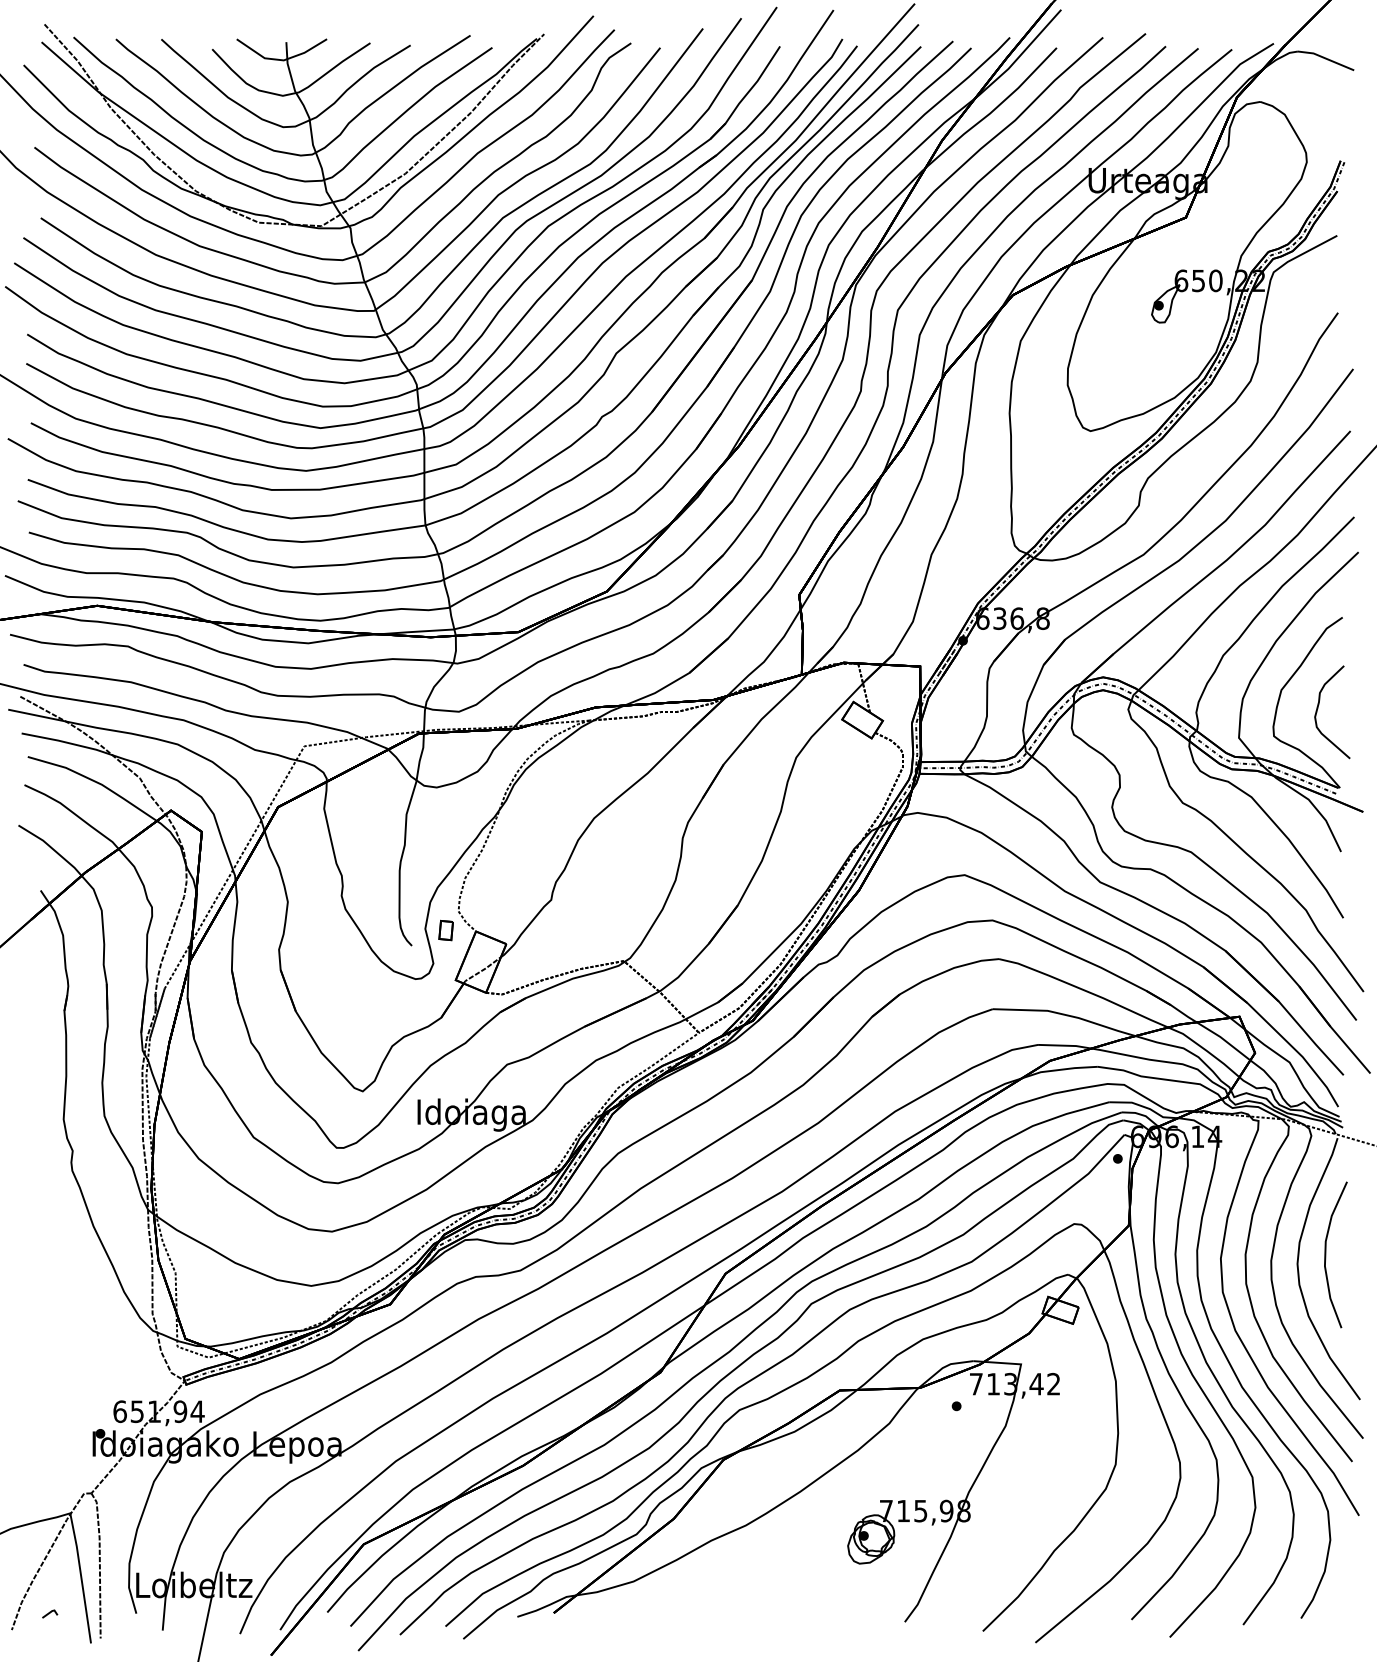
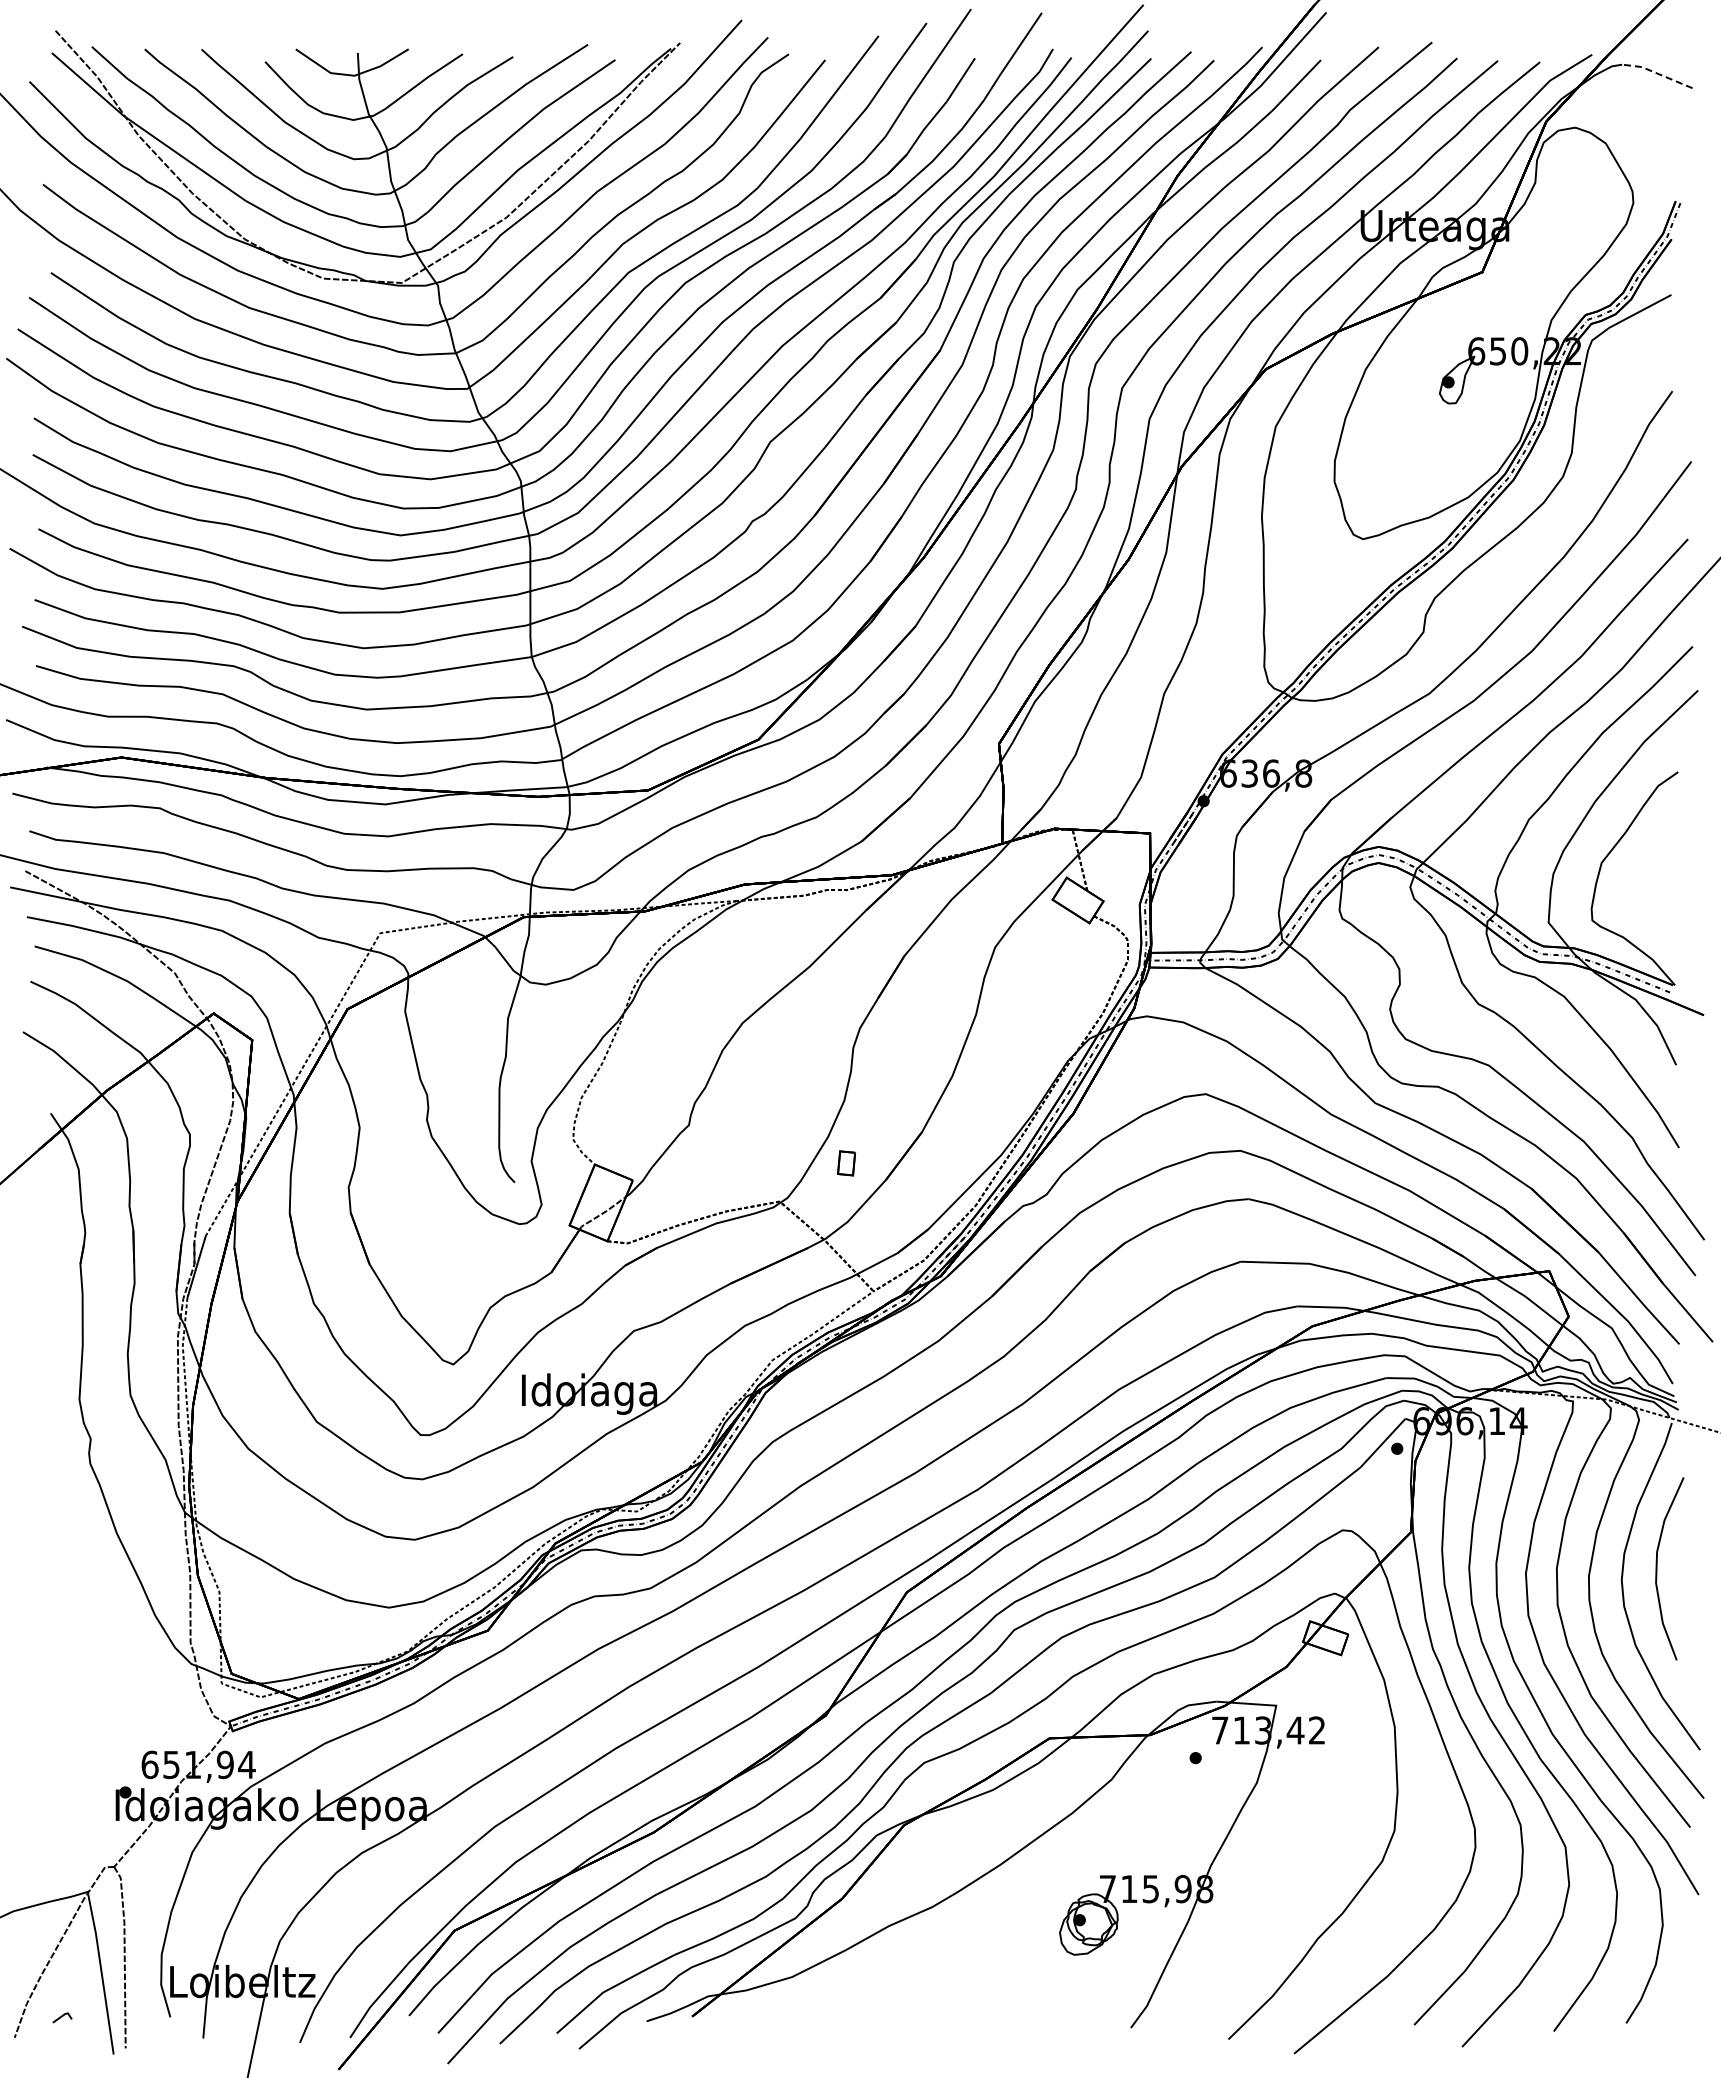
line: (1326, 58) -> (1657, 73), solid -> dashed
curve: (1318, 709) -> (1647, 887), removed
part: (446, 930) -> (846, 1163), moved

